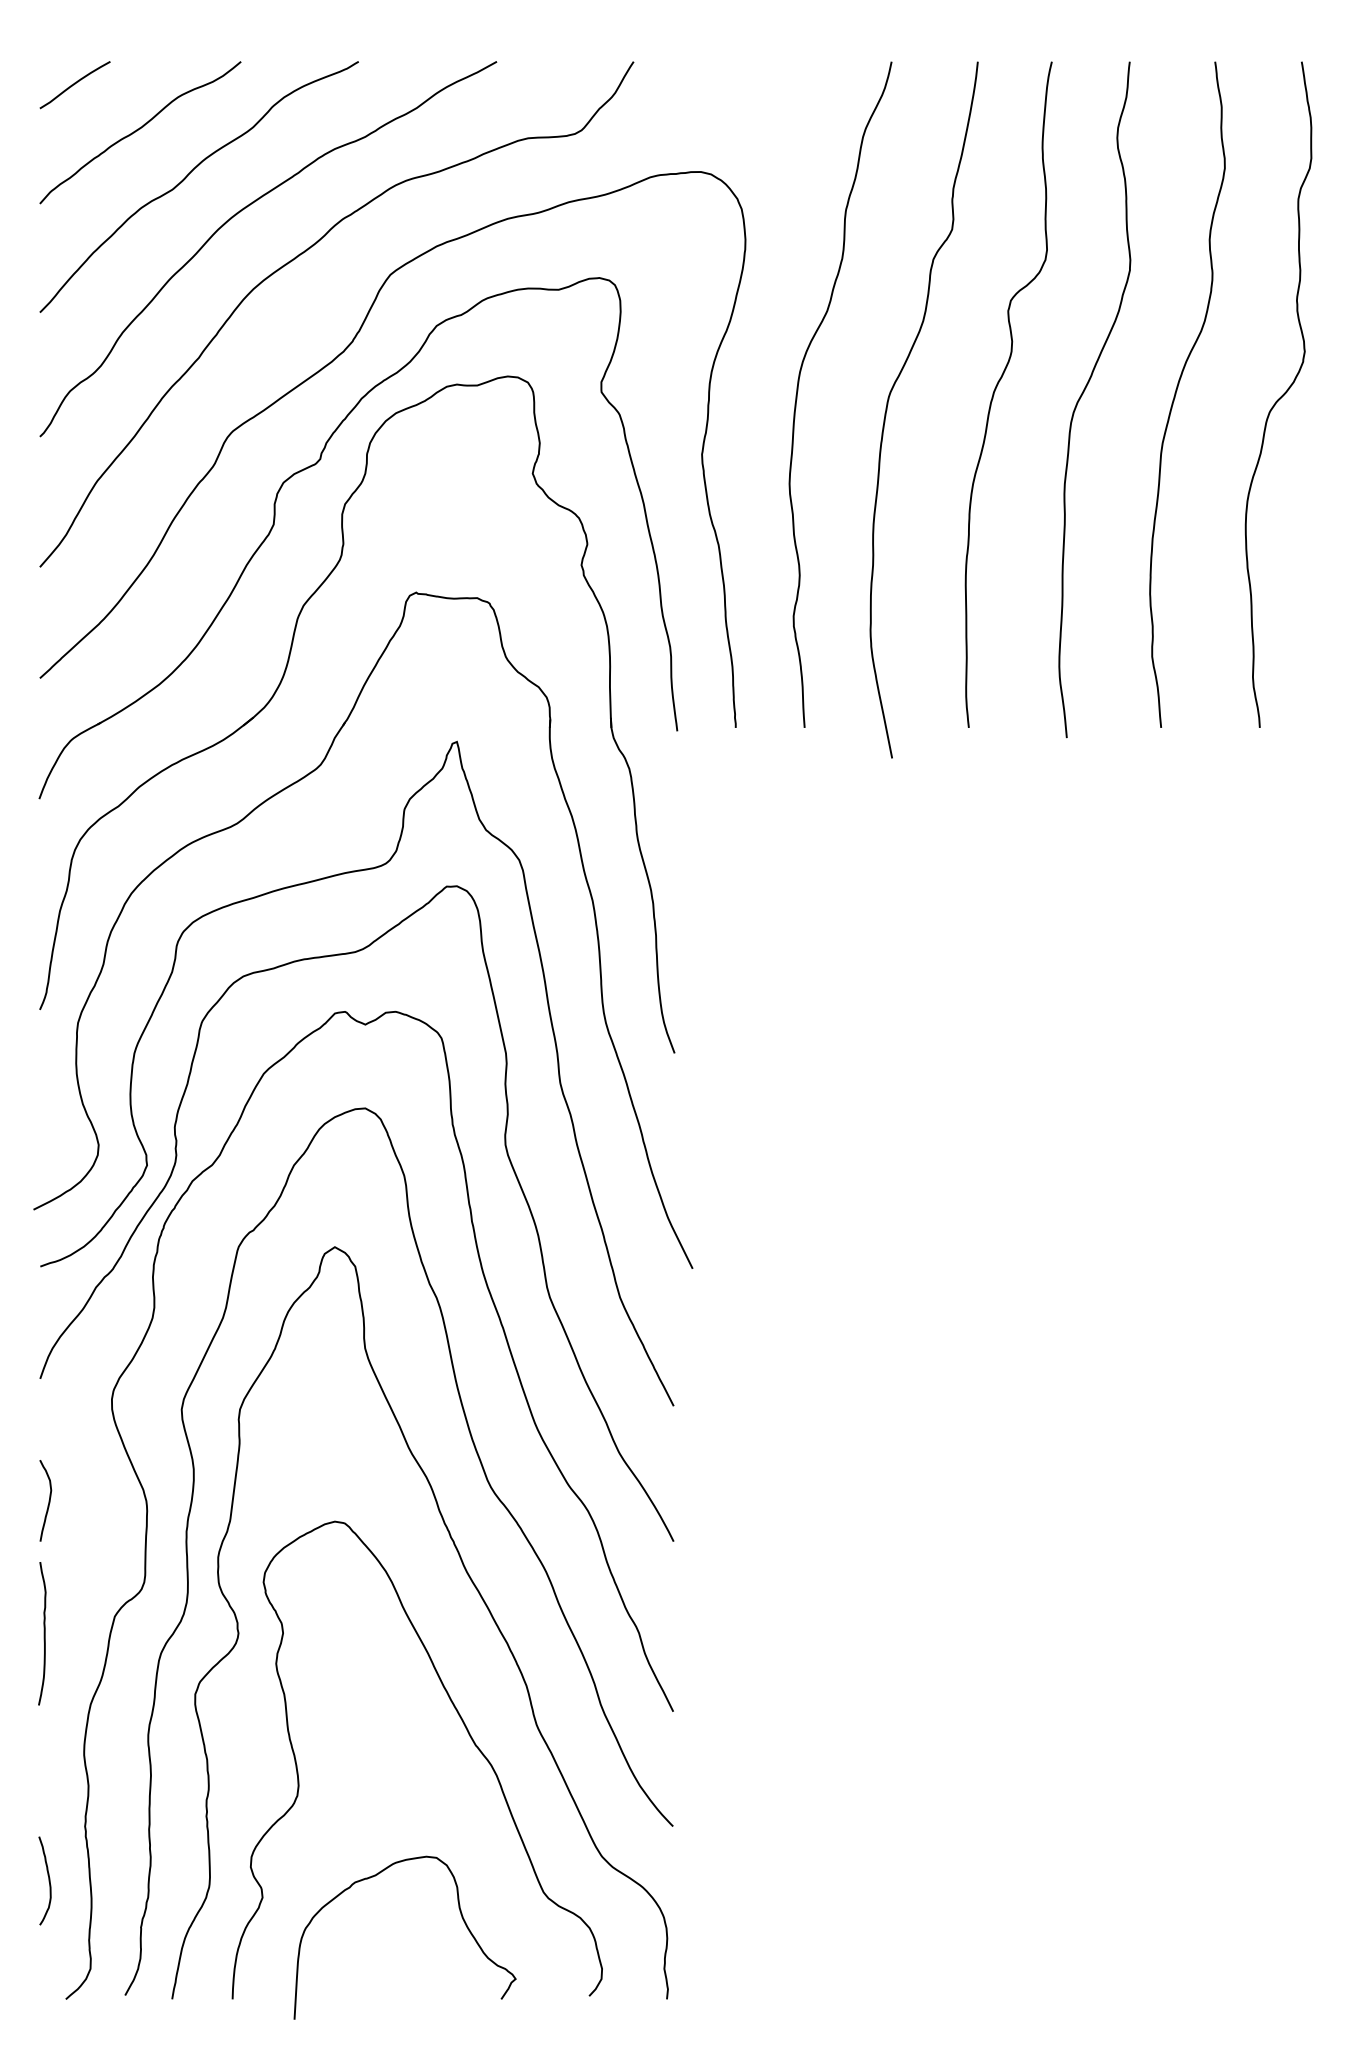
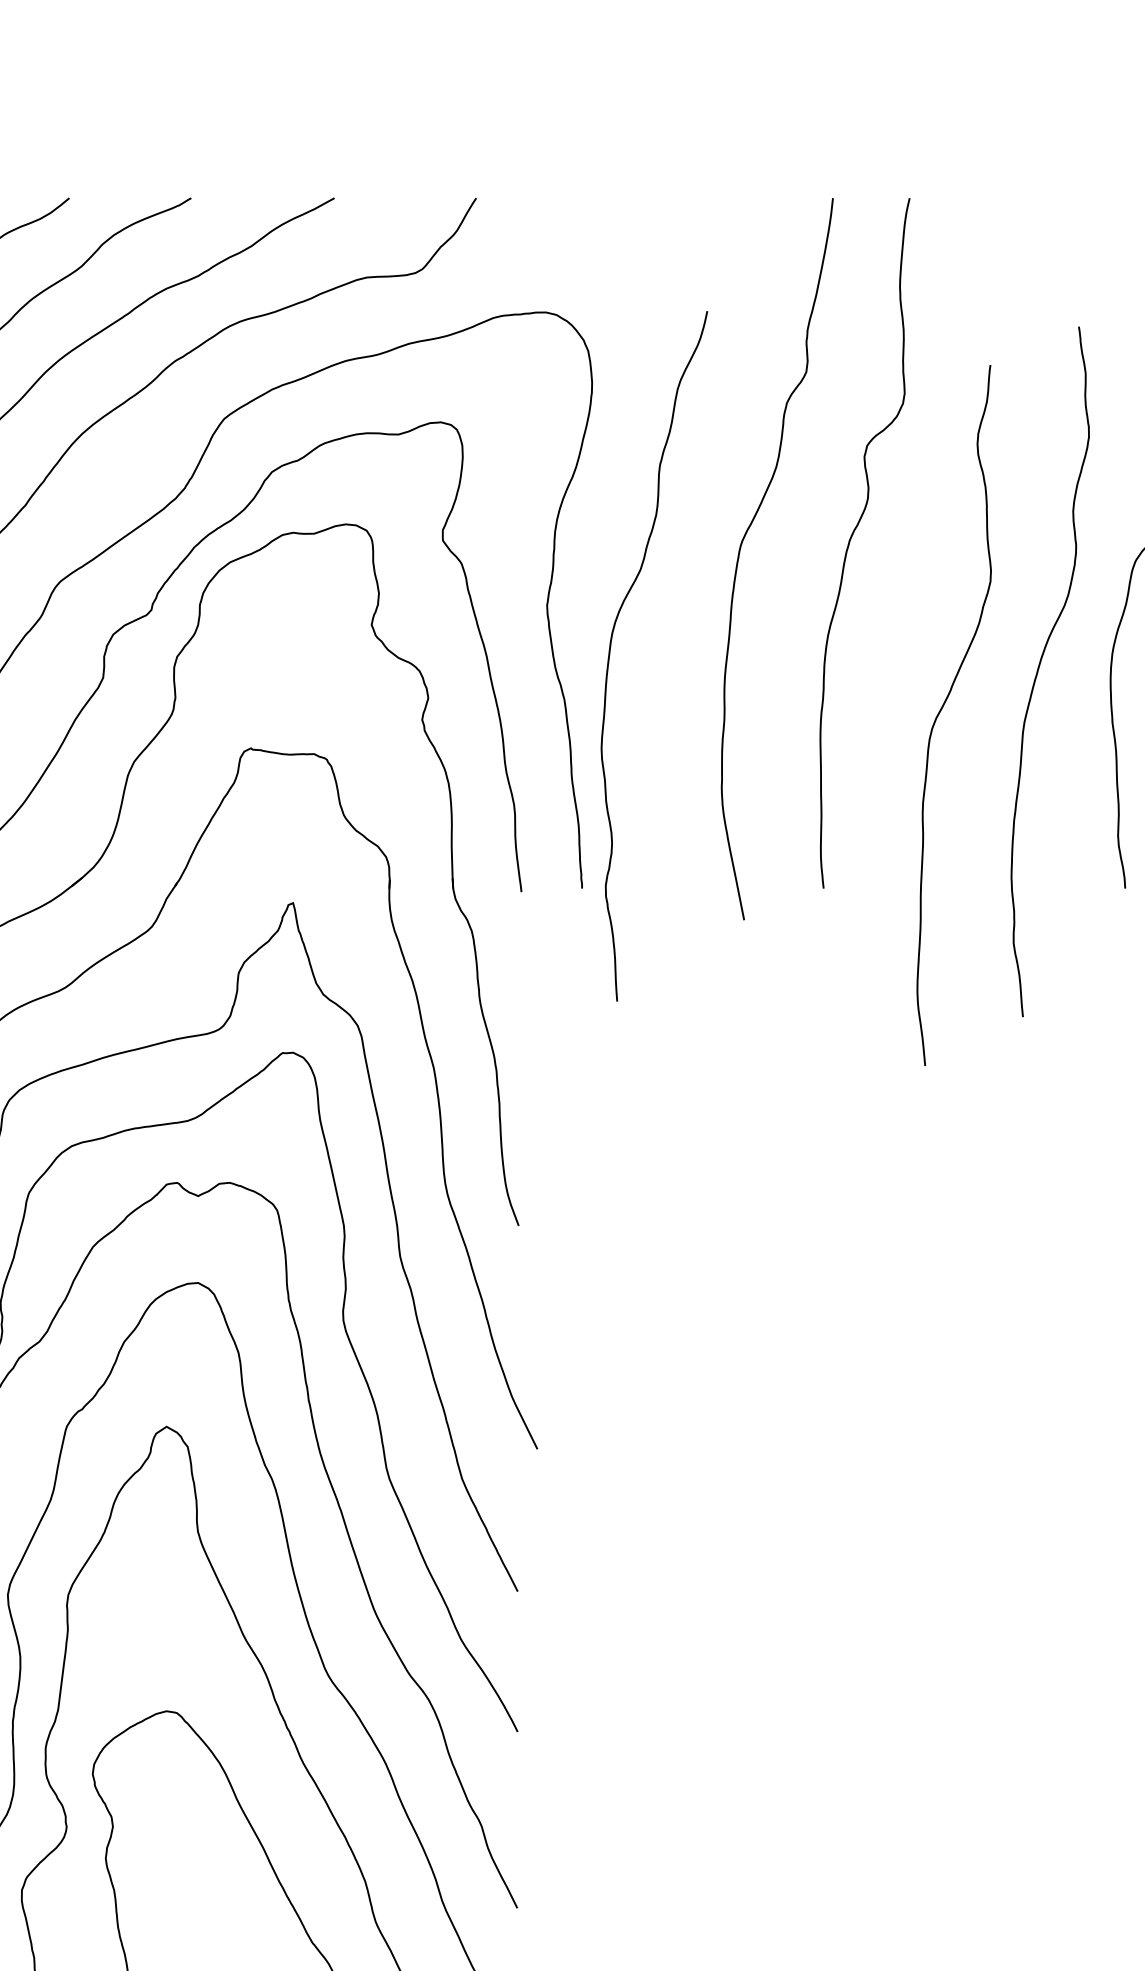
curve: (1177, 390) -> (1039, 667), moved
curve: (798, 391) -> (610, 652), moved
curve: (1084, 392) -> (943, 707), moved

